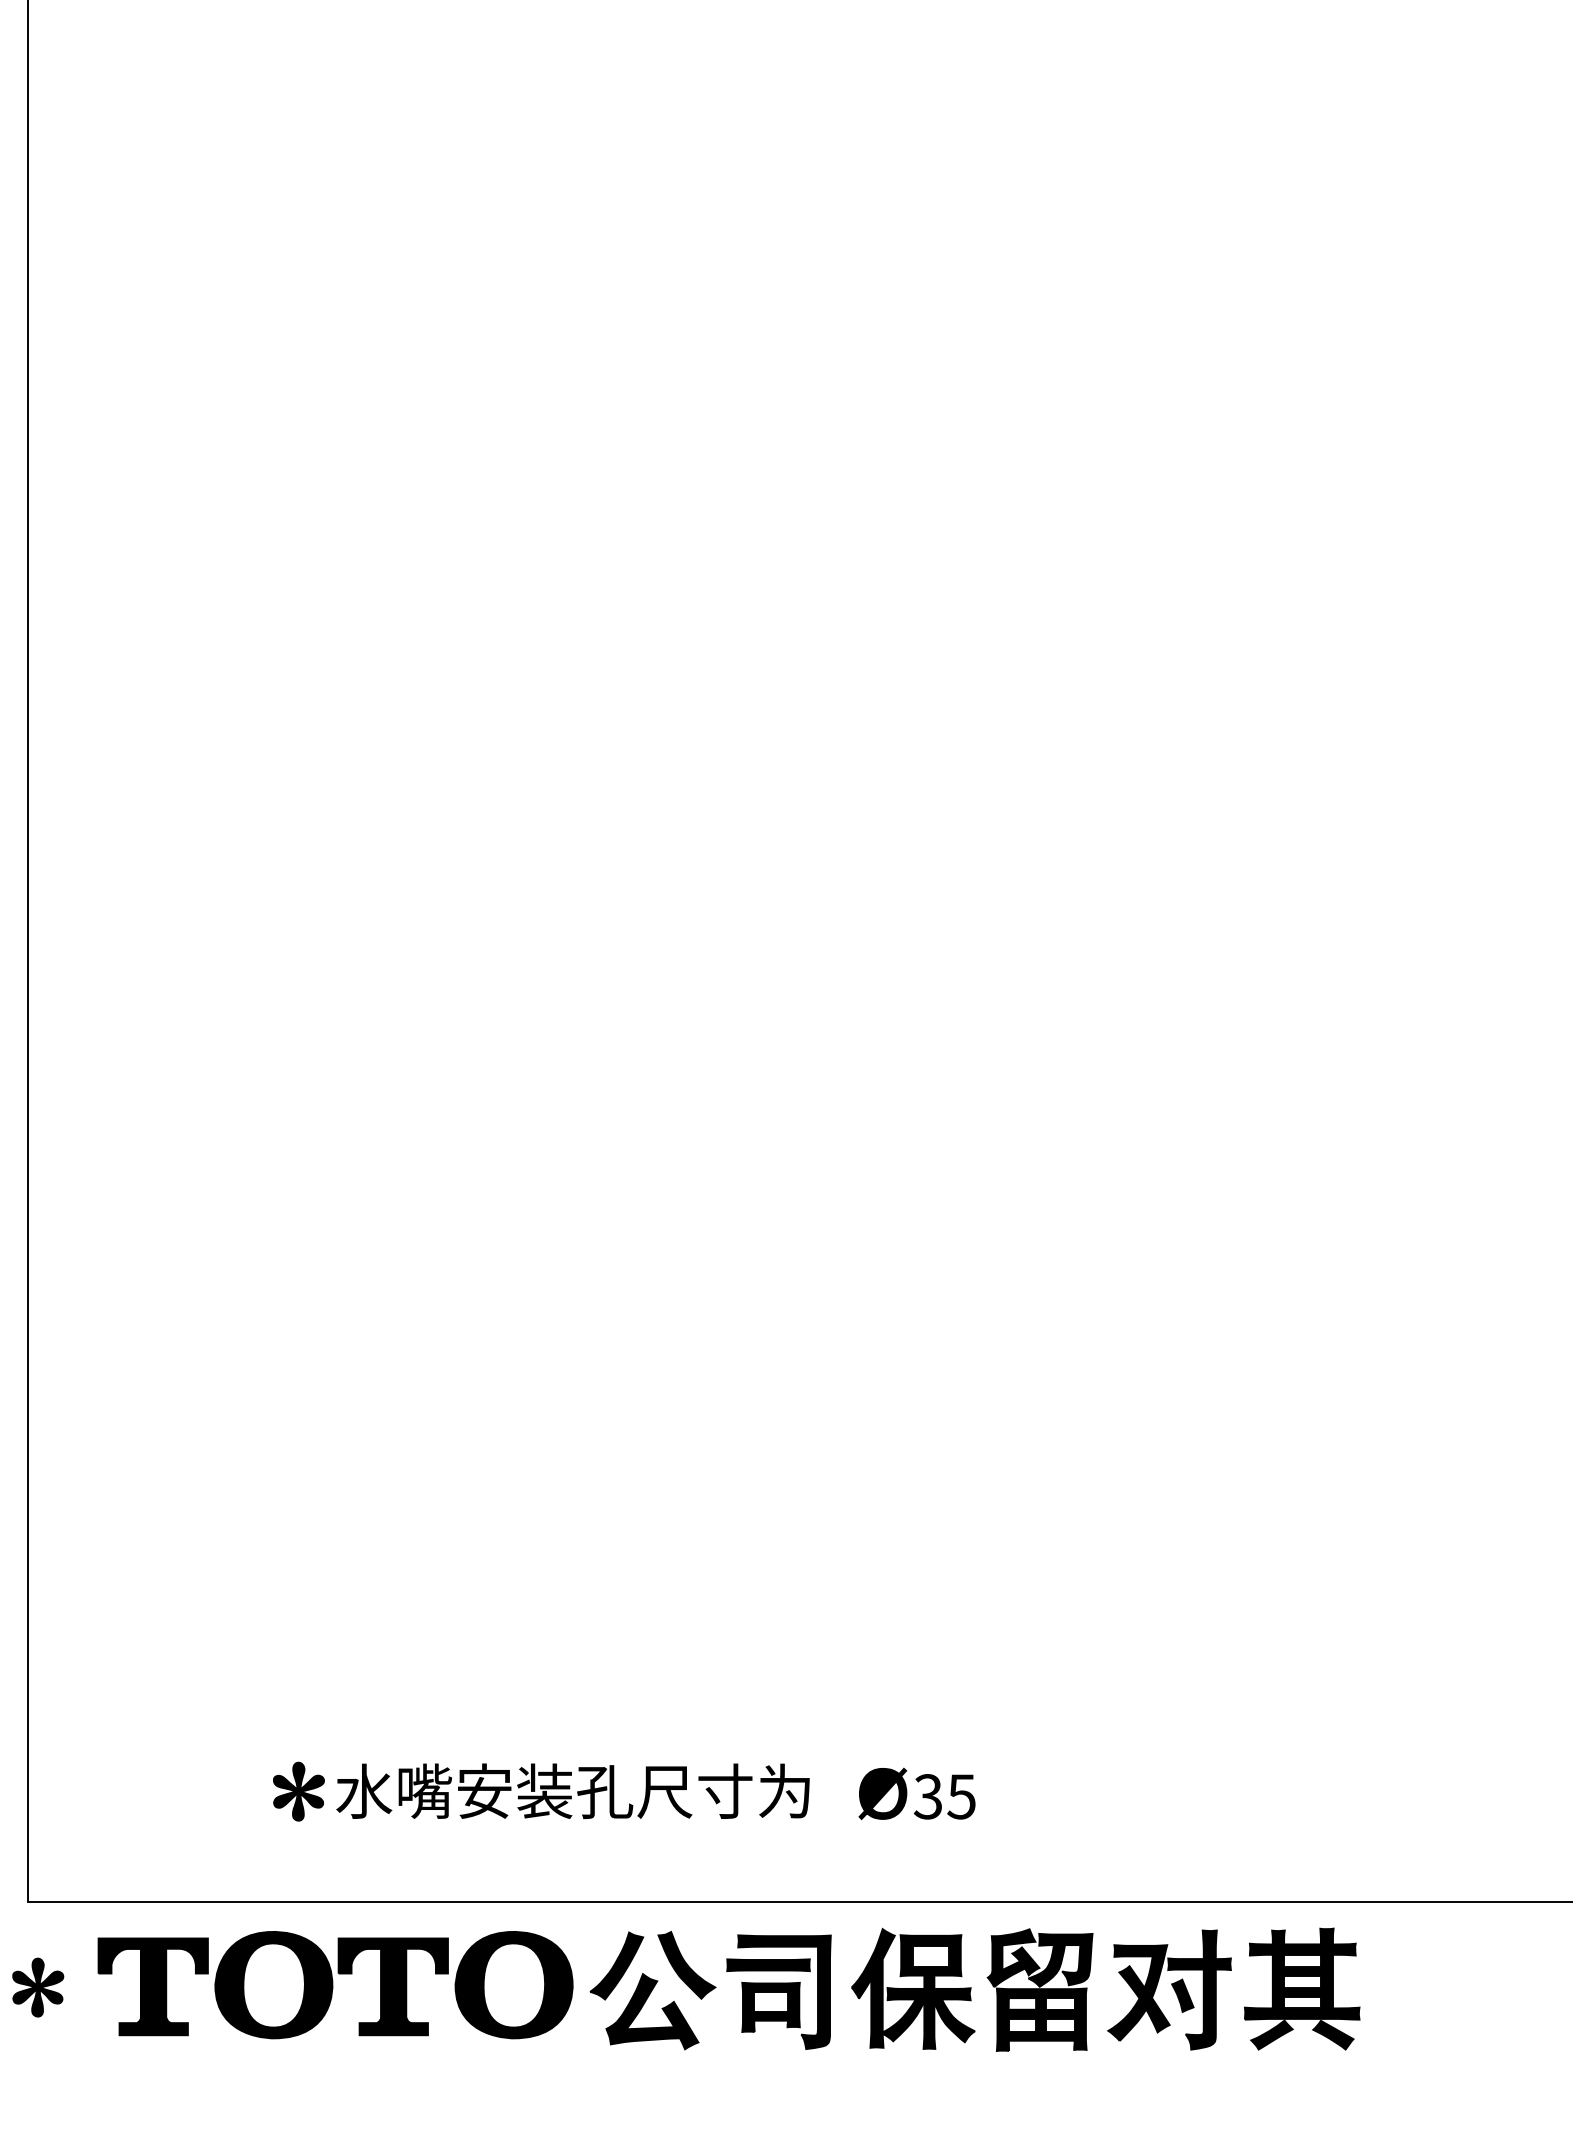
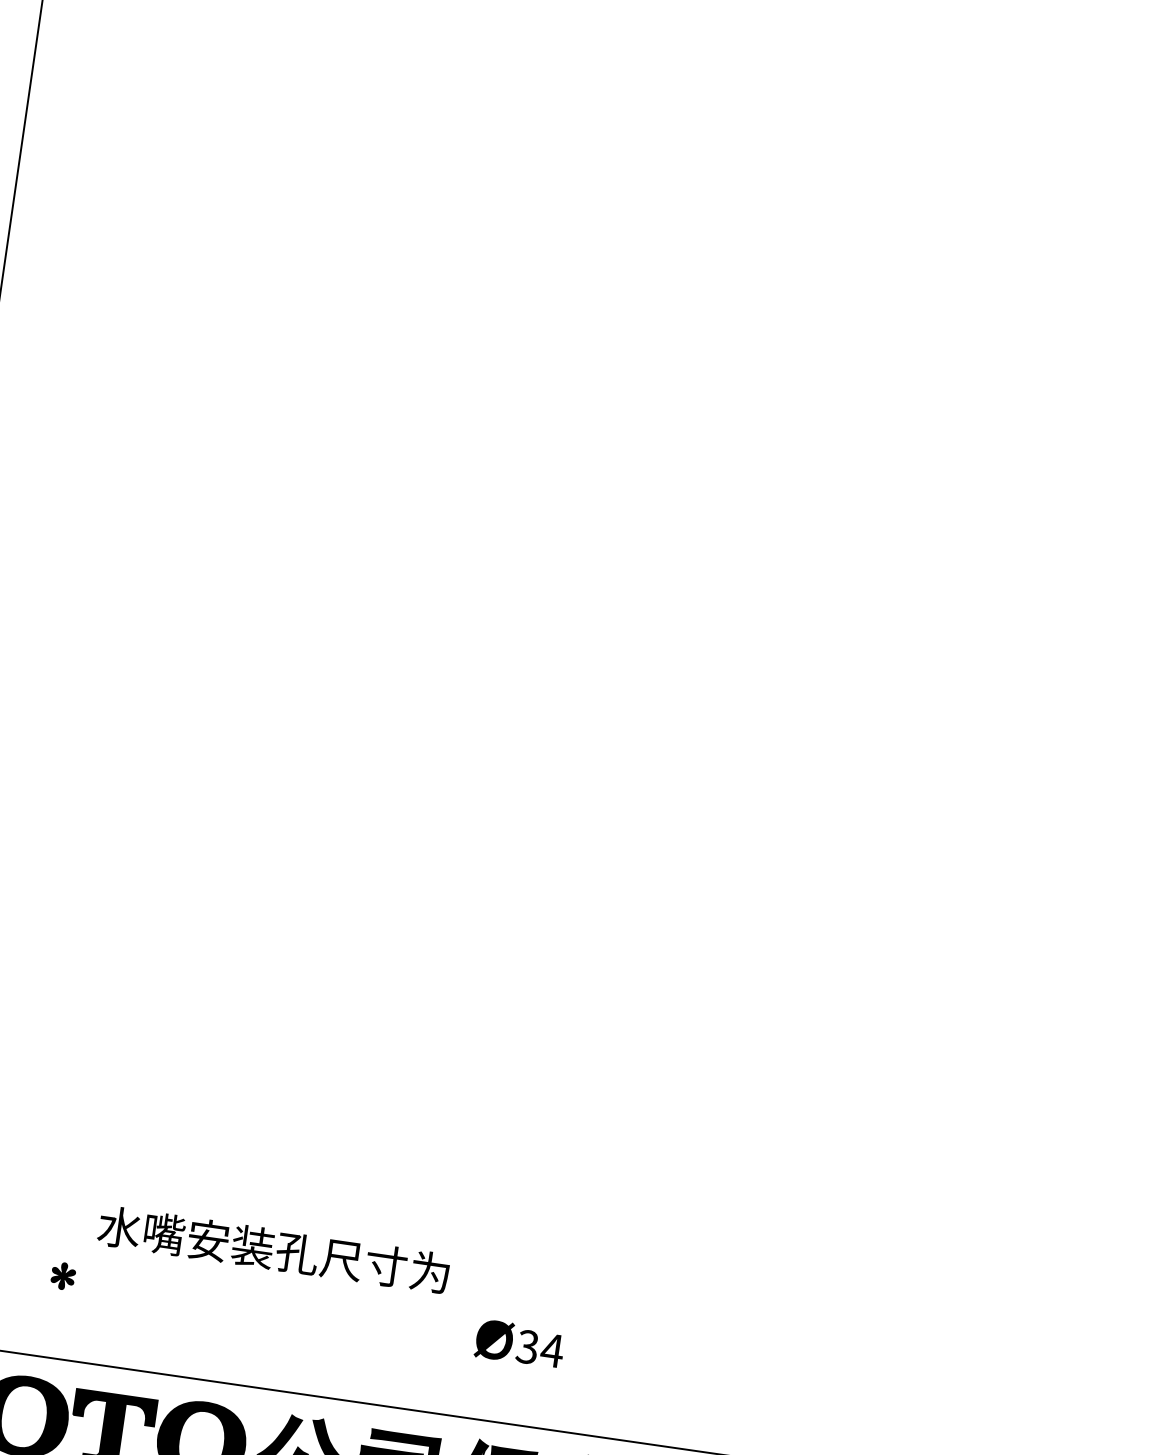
text: (572, 1790) -> (273, 1249), moved
part: (298, 1791) -> (62, 1276), size x0.6
text: (961, 1796) -> (552, 1350), 35 -> 34

